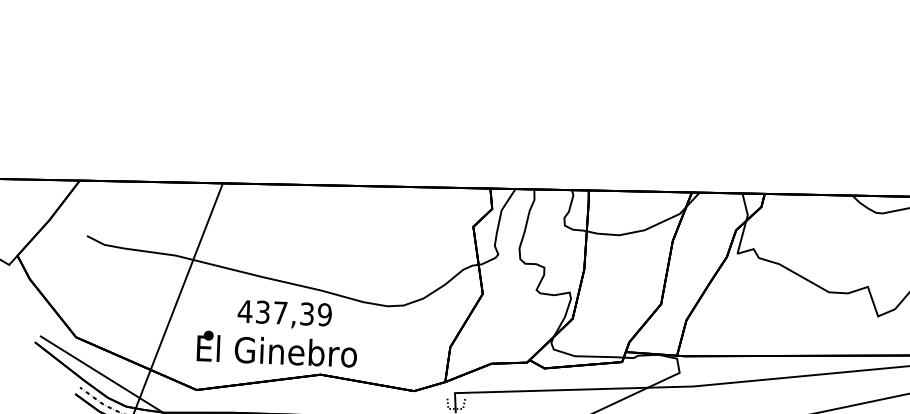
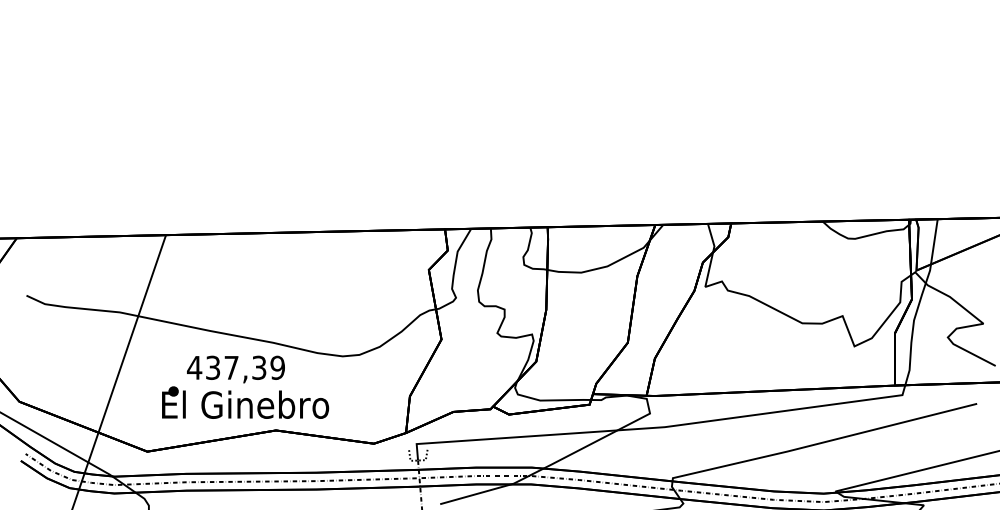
text: (277, 348) -> (245, 402), moved

